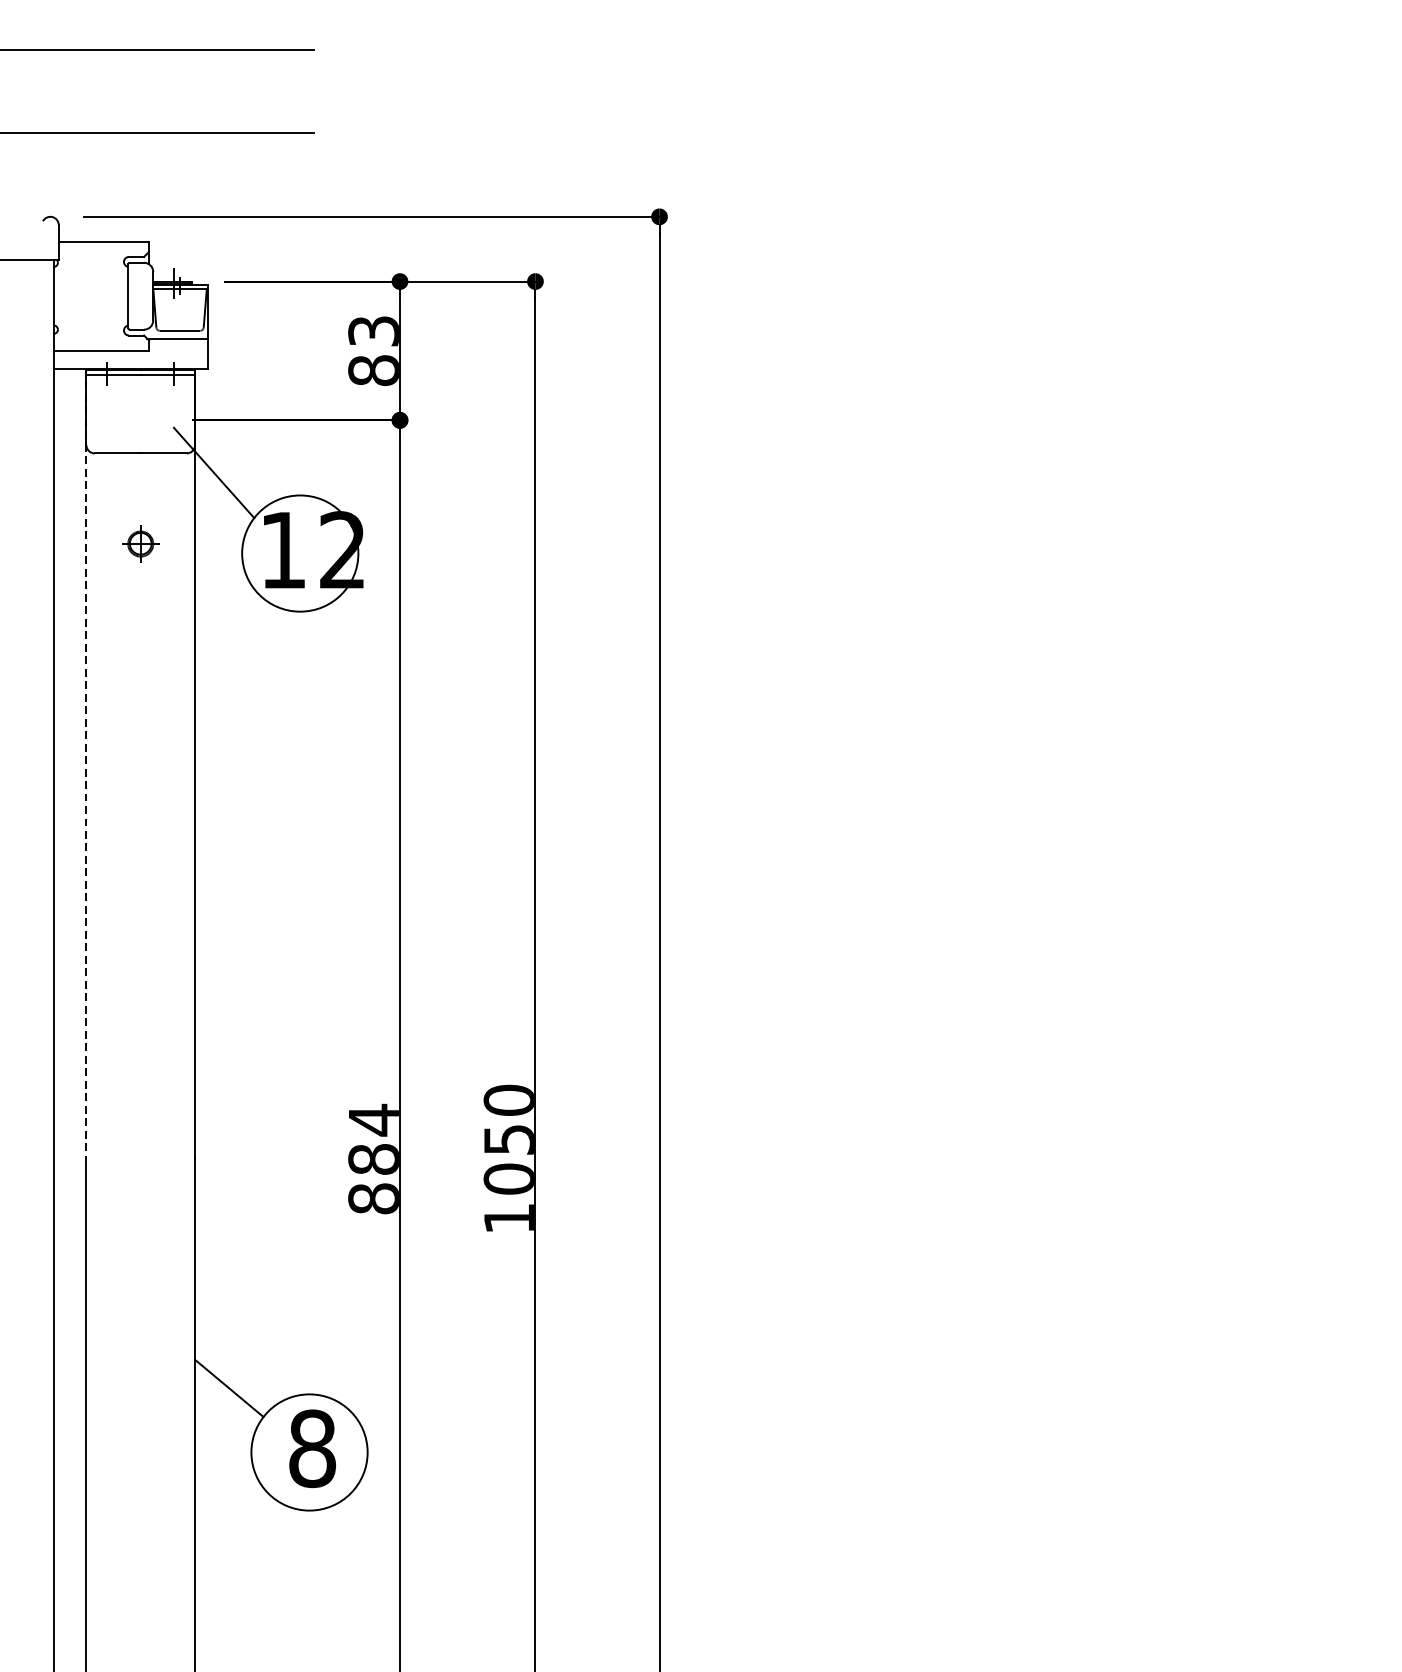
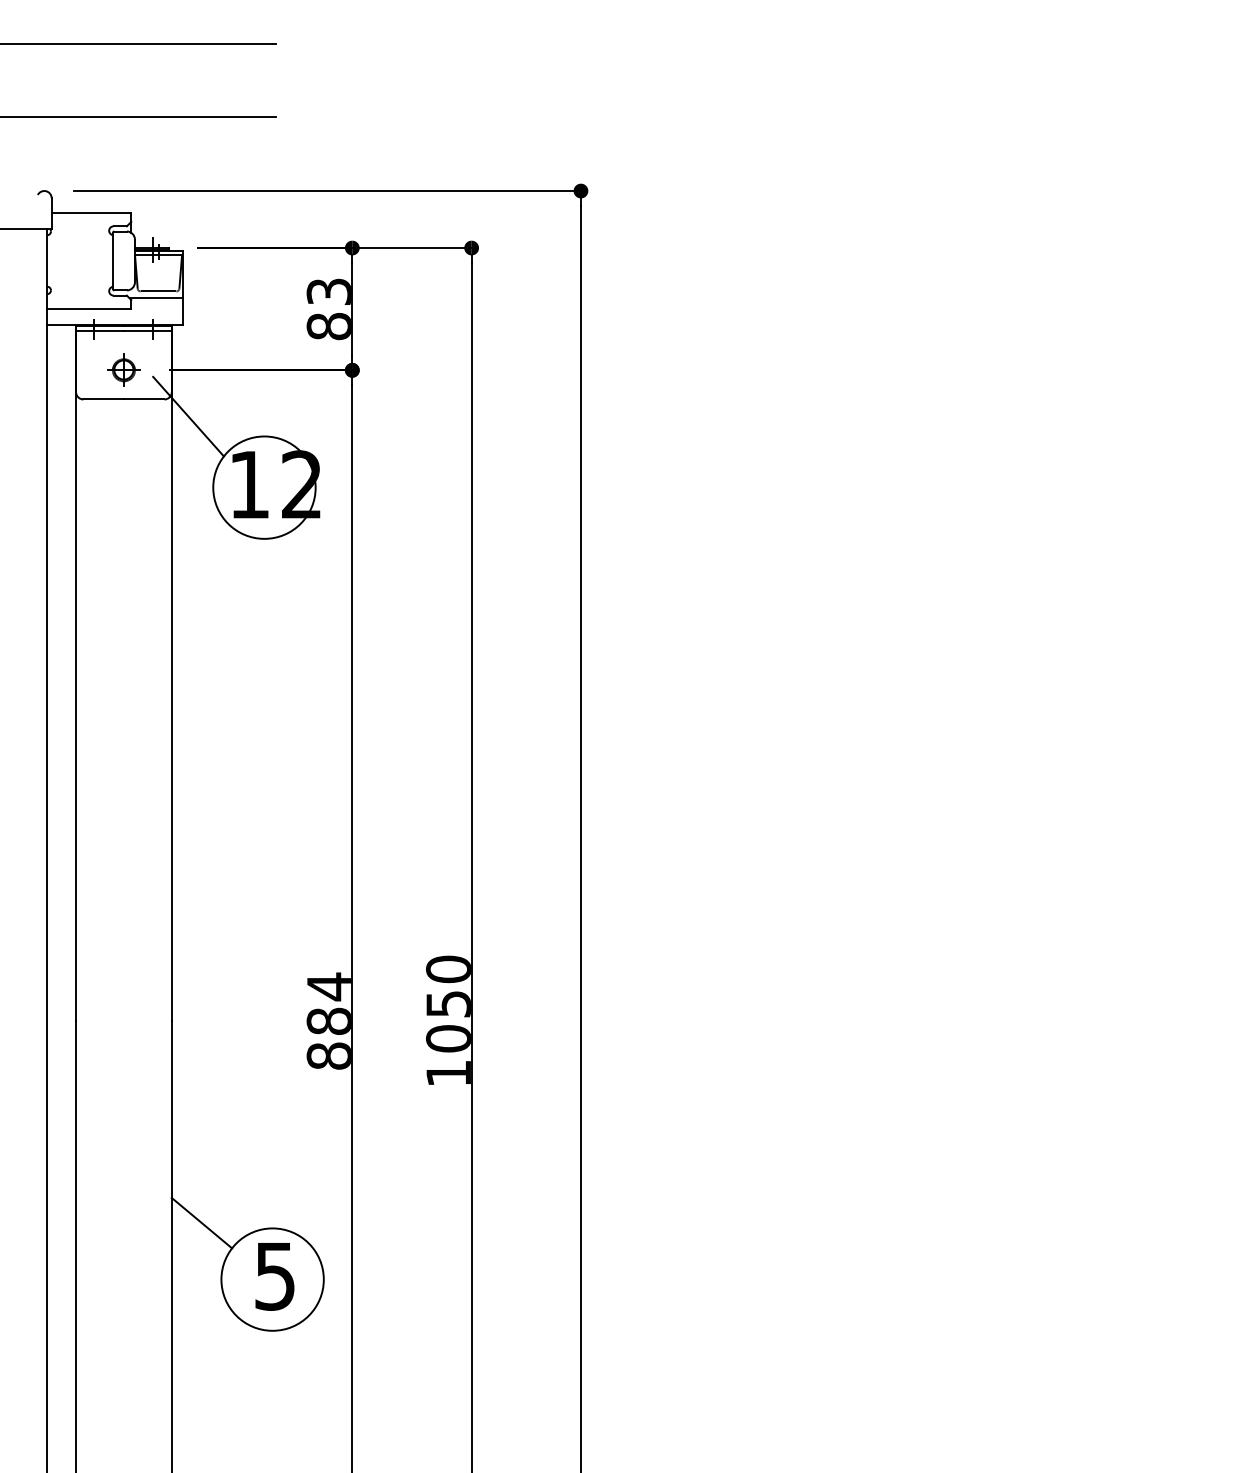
part: (140, 543) -> (123, 369), moved
line: (86, 764) -> (76, 673), dashed -> solid
text: (311, 1447) -> (274, 1275), 8 -> 5

